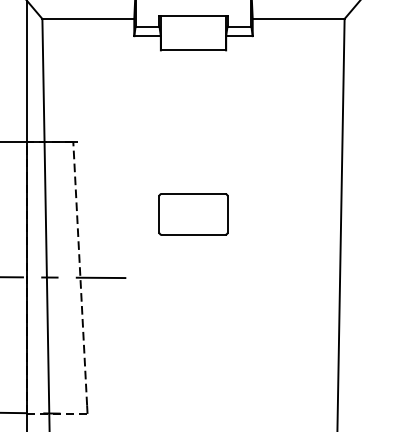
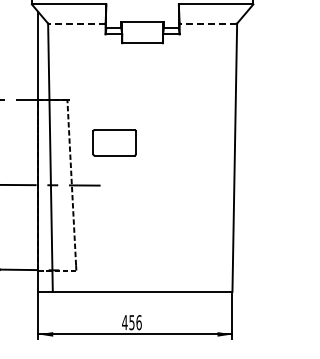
line: (87, 18) -> (76, 23), solid -> dashed
line: (298, 18) -> (208, 23), solid -> dashed
part: (193, 213) -> (114, 142), moved

